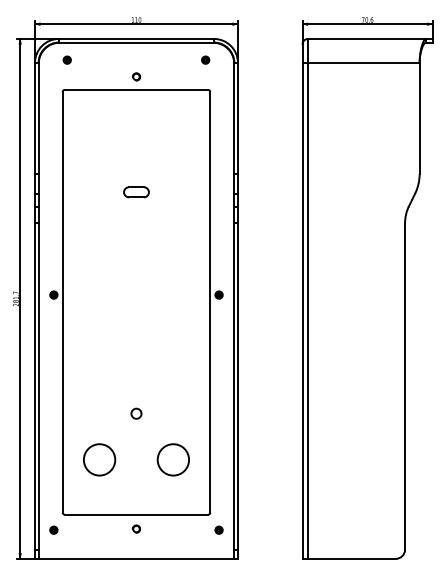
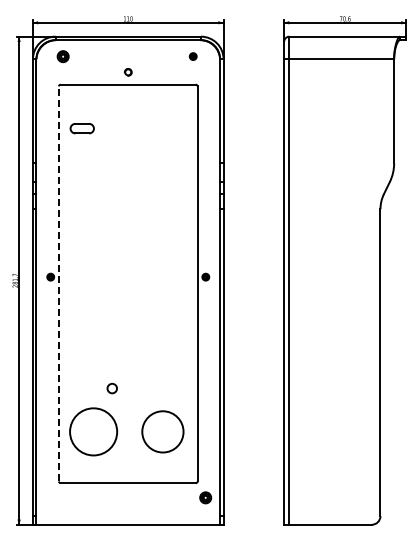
part: (67, 60) -> (63, 56), size x1.6
part: (135, 192) -> (81, 128), moved
line: (62, 301) -> (58, 283), solid -> dashed
circle: (135, 413) -> (111, 388), moved
circle: (99, 459) -> (93, 431), size x1.6
circle: (172, 459) -> (162, 431), size x1.4
part: (135, 528) -> (127, 496), removed
part: (53, 529) -> (50, 497), removed
part: (218, 529) -> (205, 497), size x1.6

